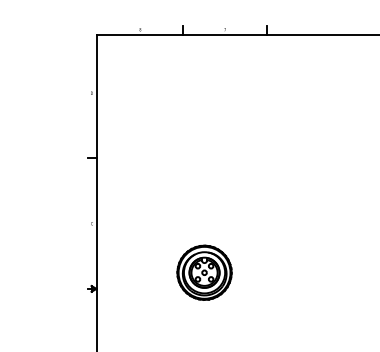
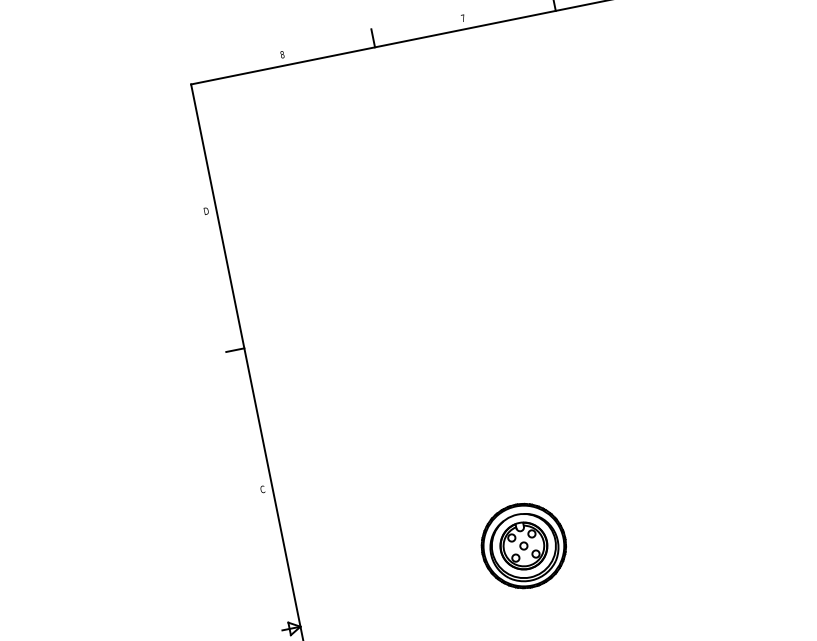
part: (204, 272) -> (523, 545), size x0.71

